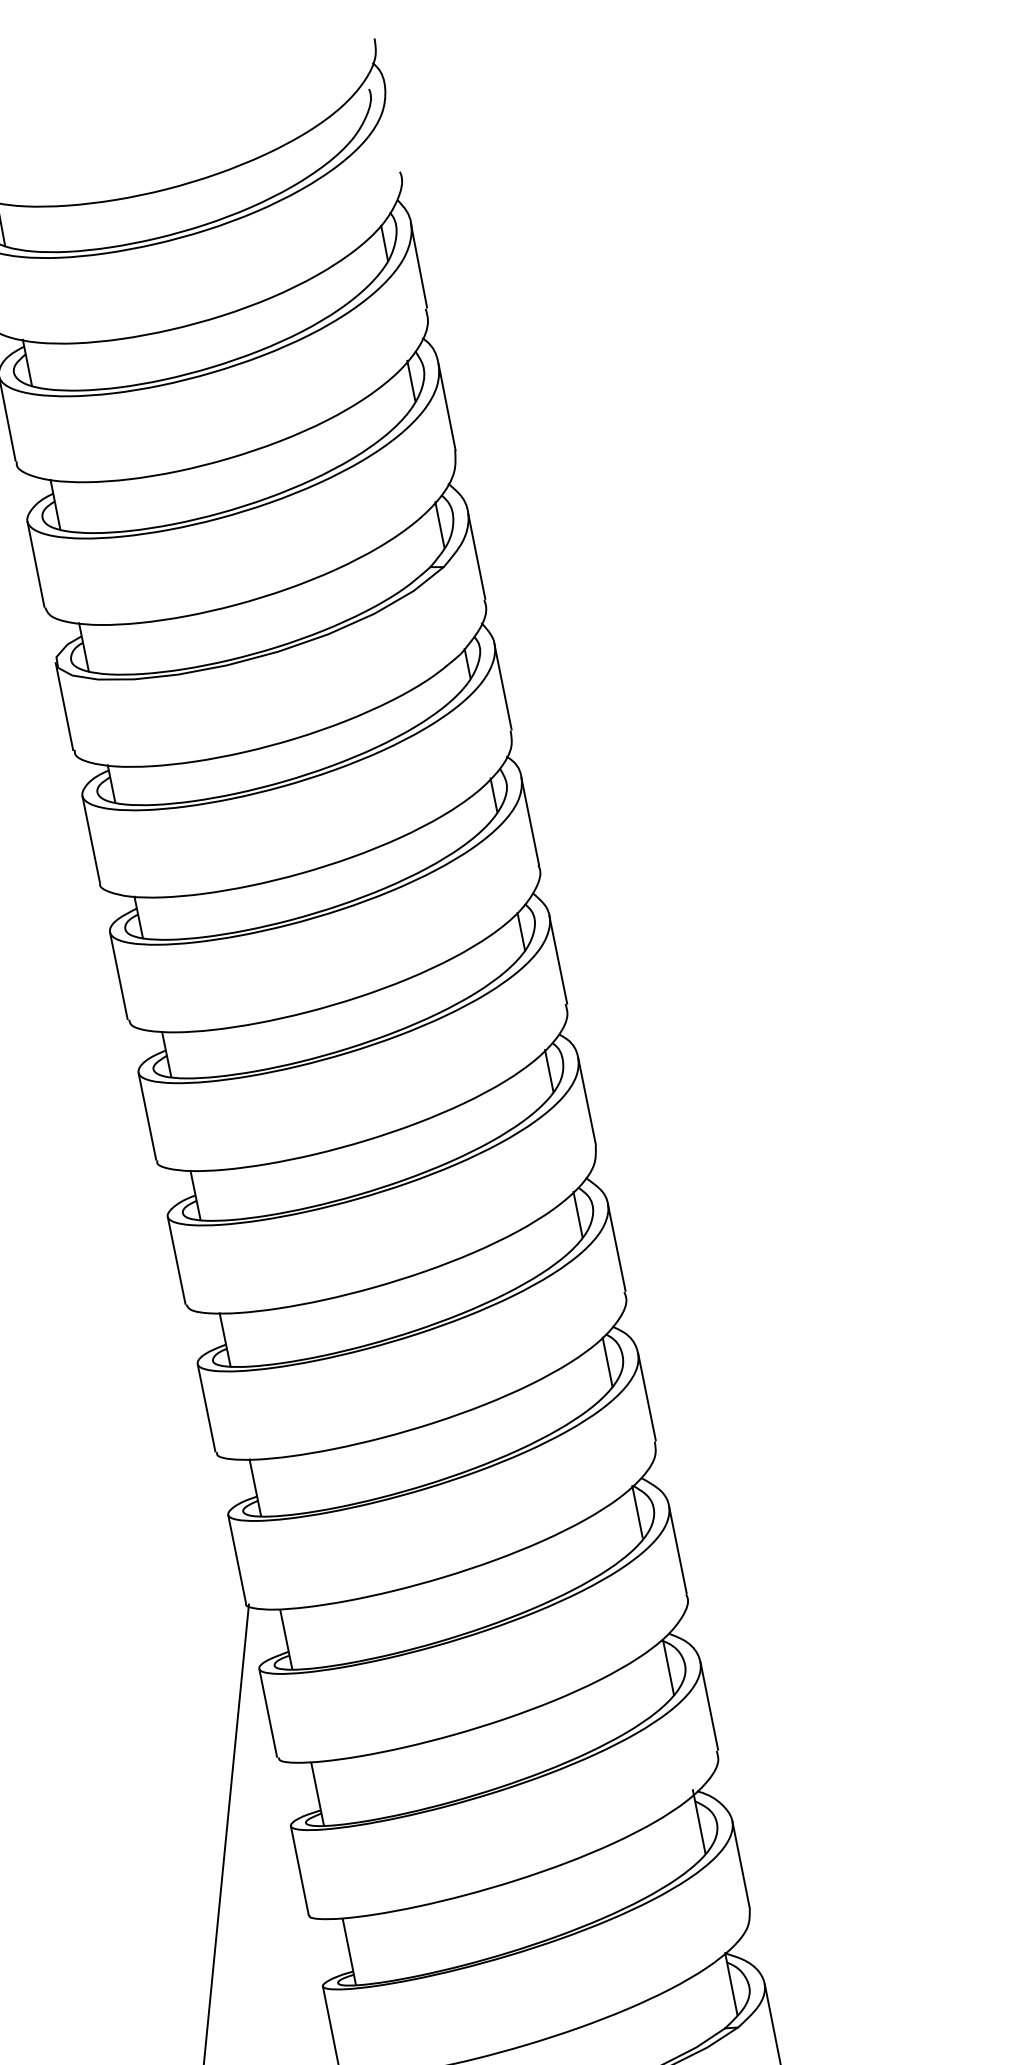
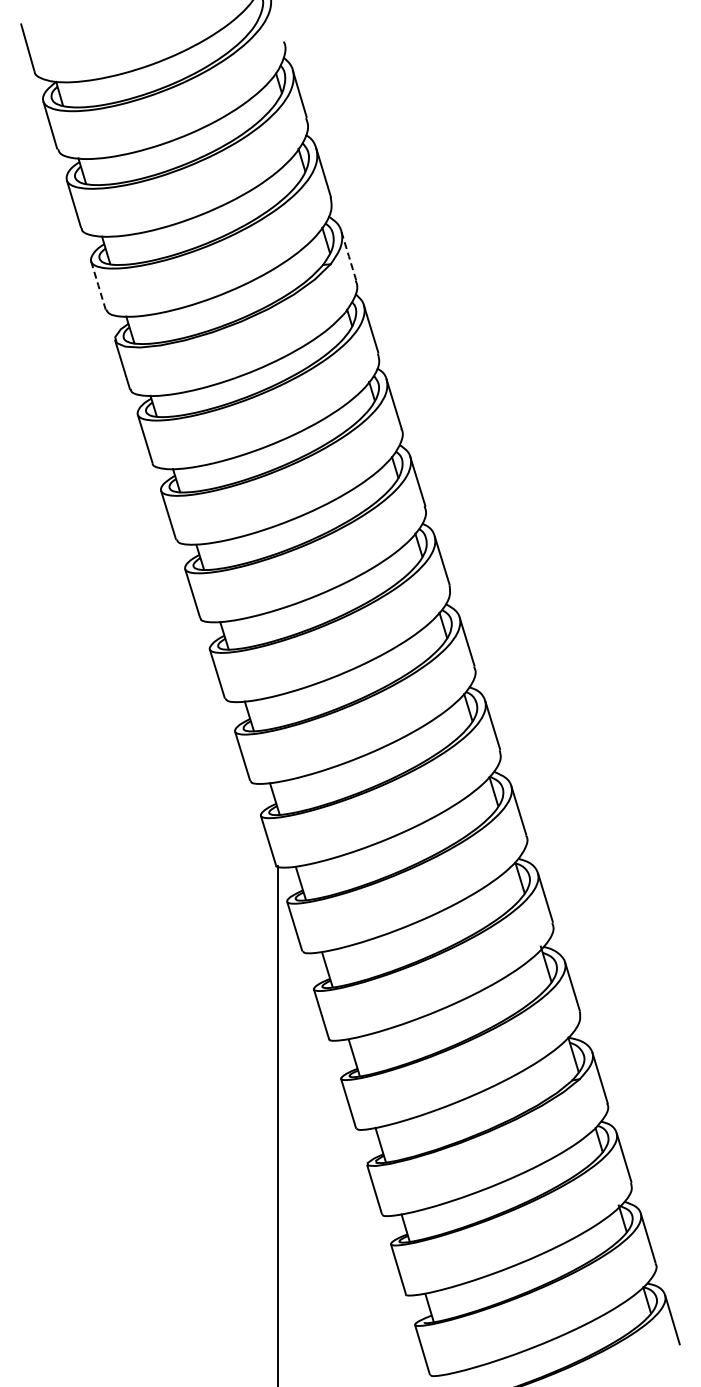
line: (476, 556) -> (348, 256), solid -> dashed
line: (36, 564) -> (98, 285), solid -> dashed

